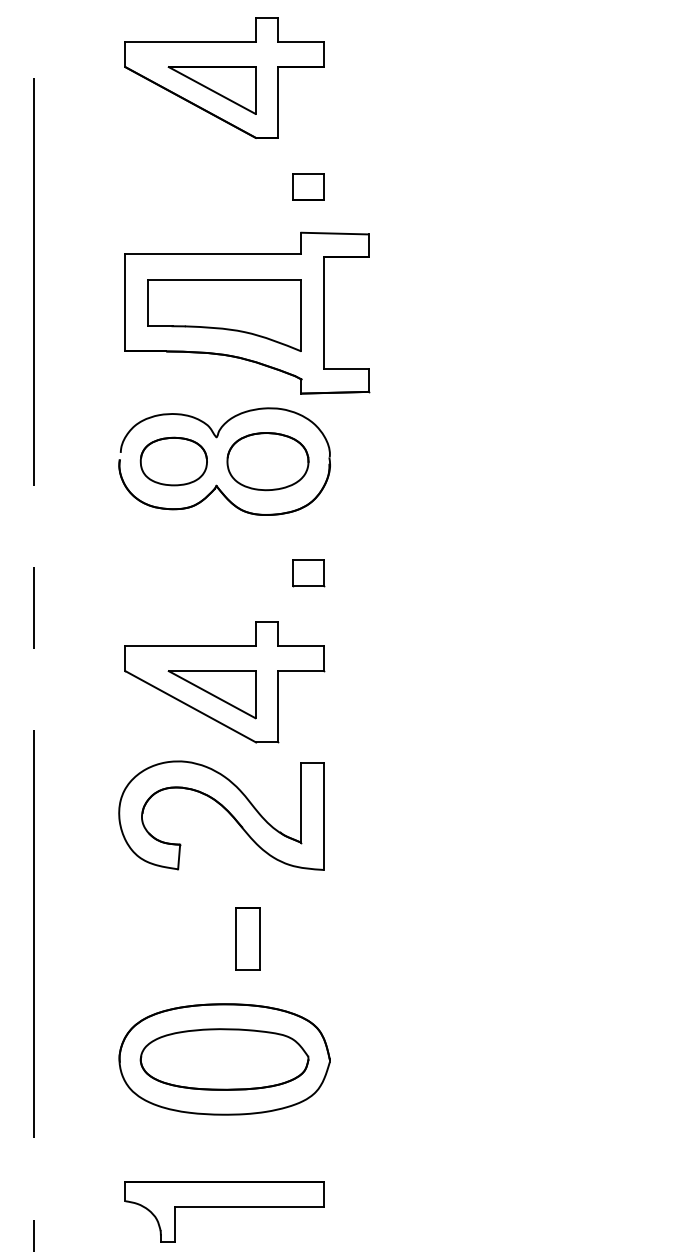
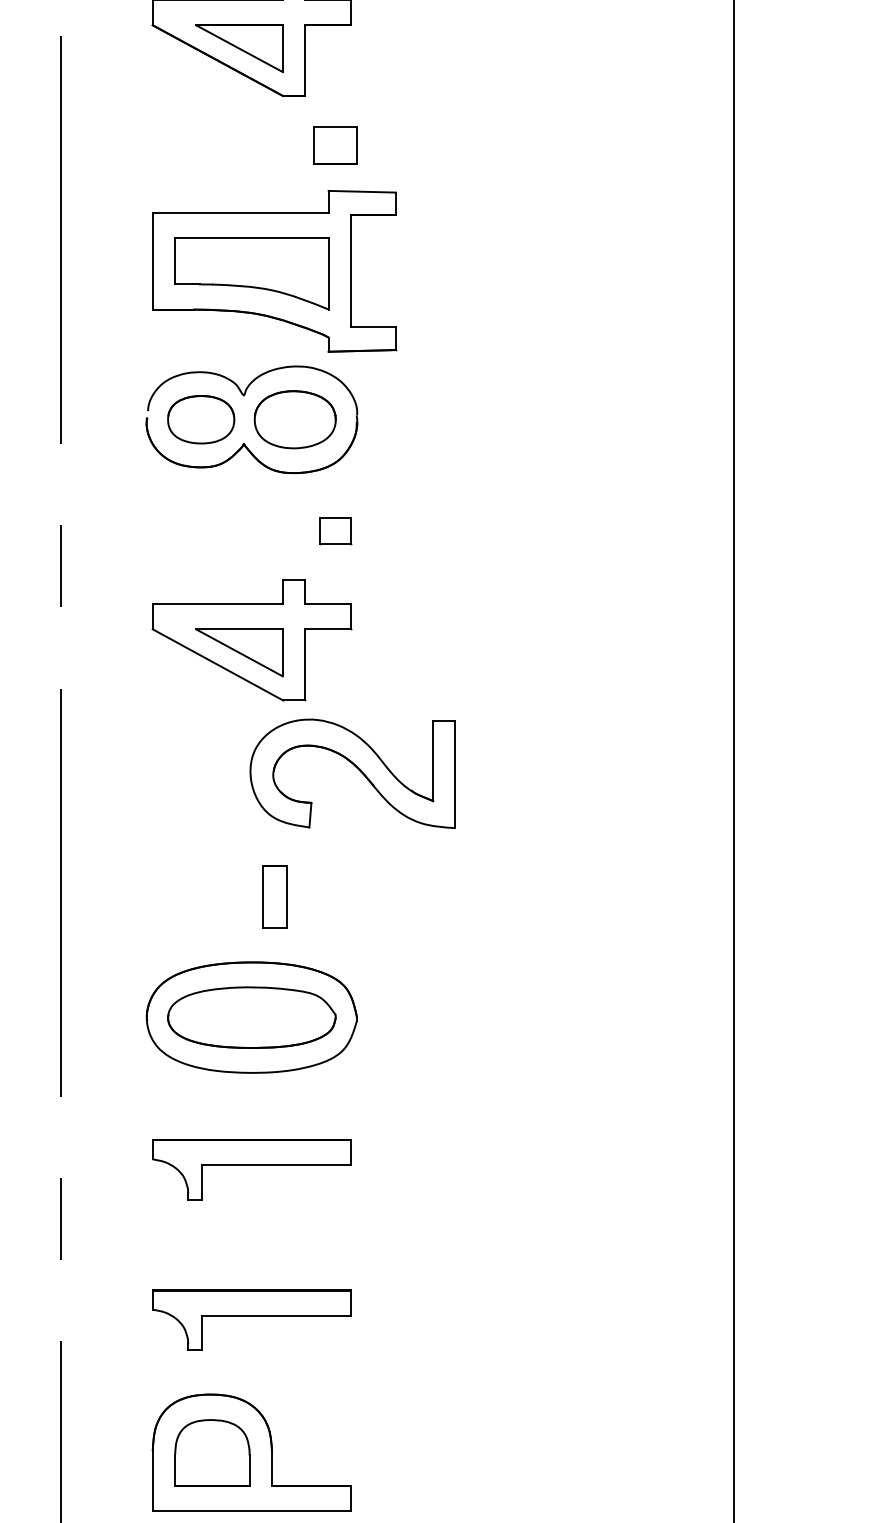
part: (308, 186) -> (335, 144), size x1.4
part: (225, 810) -> (356, 768), moved

